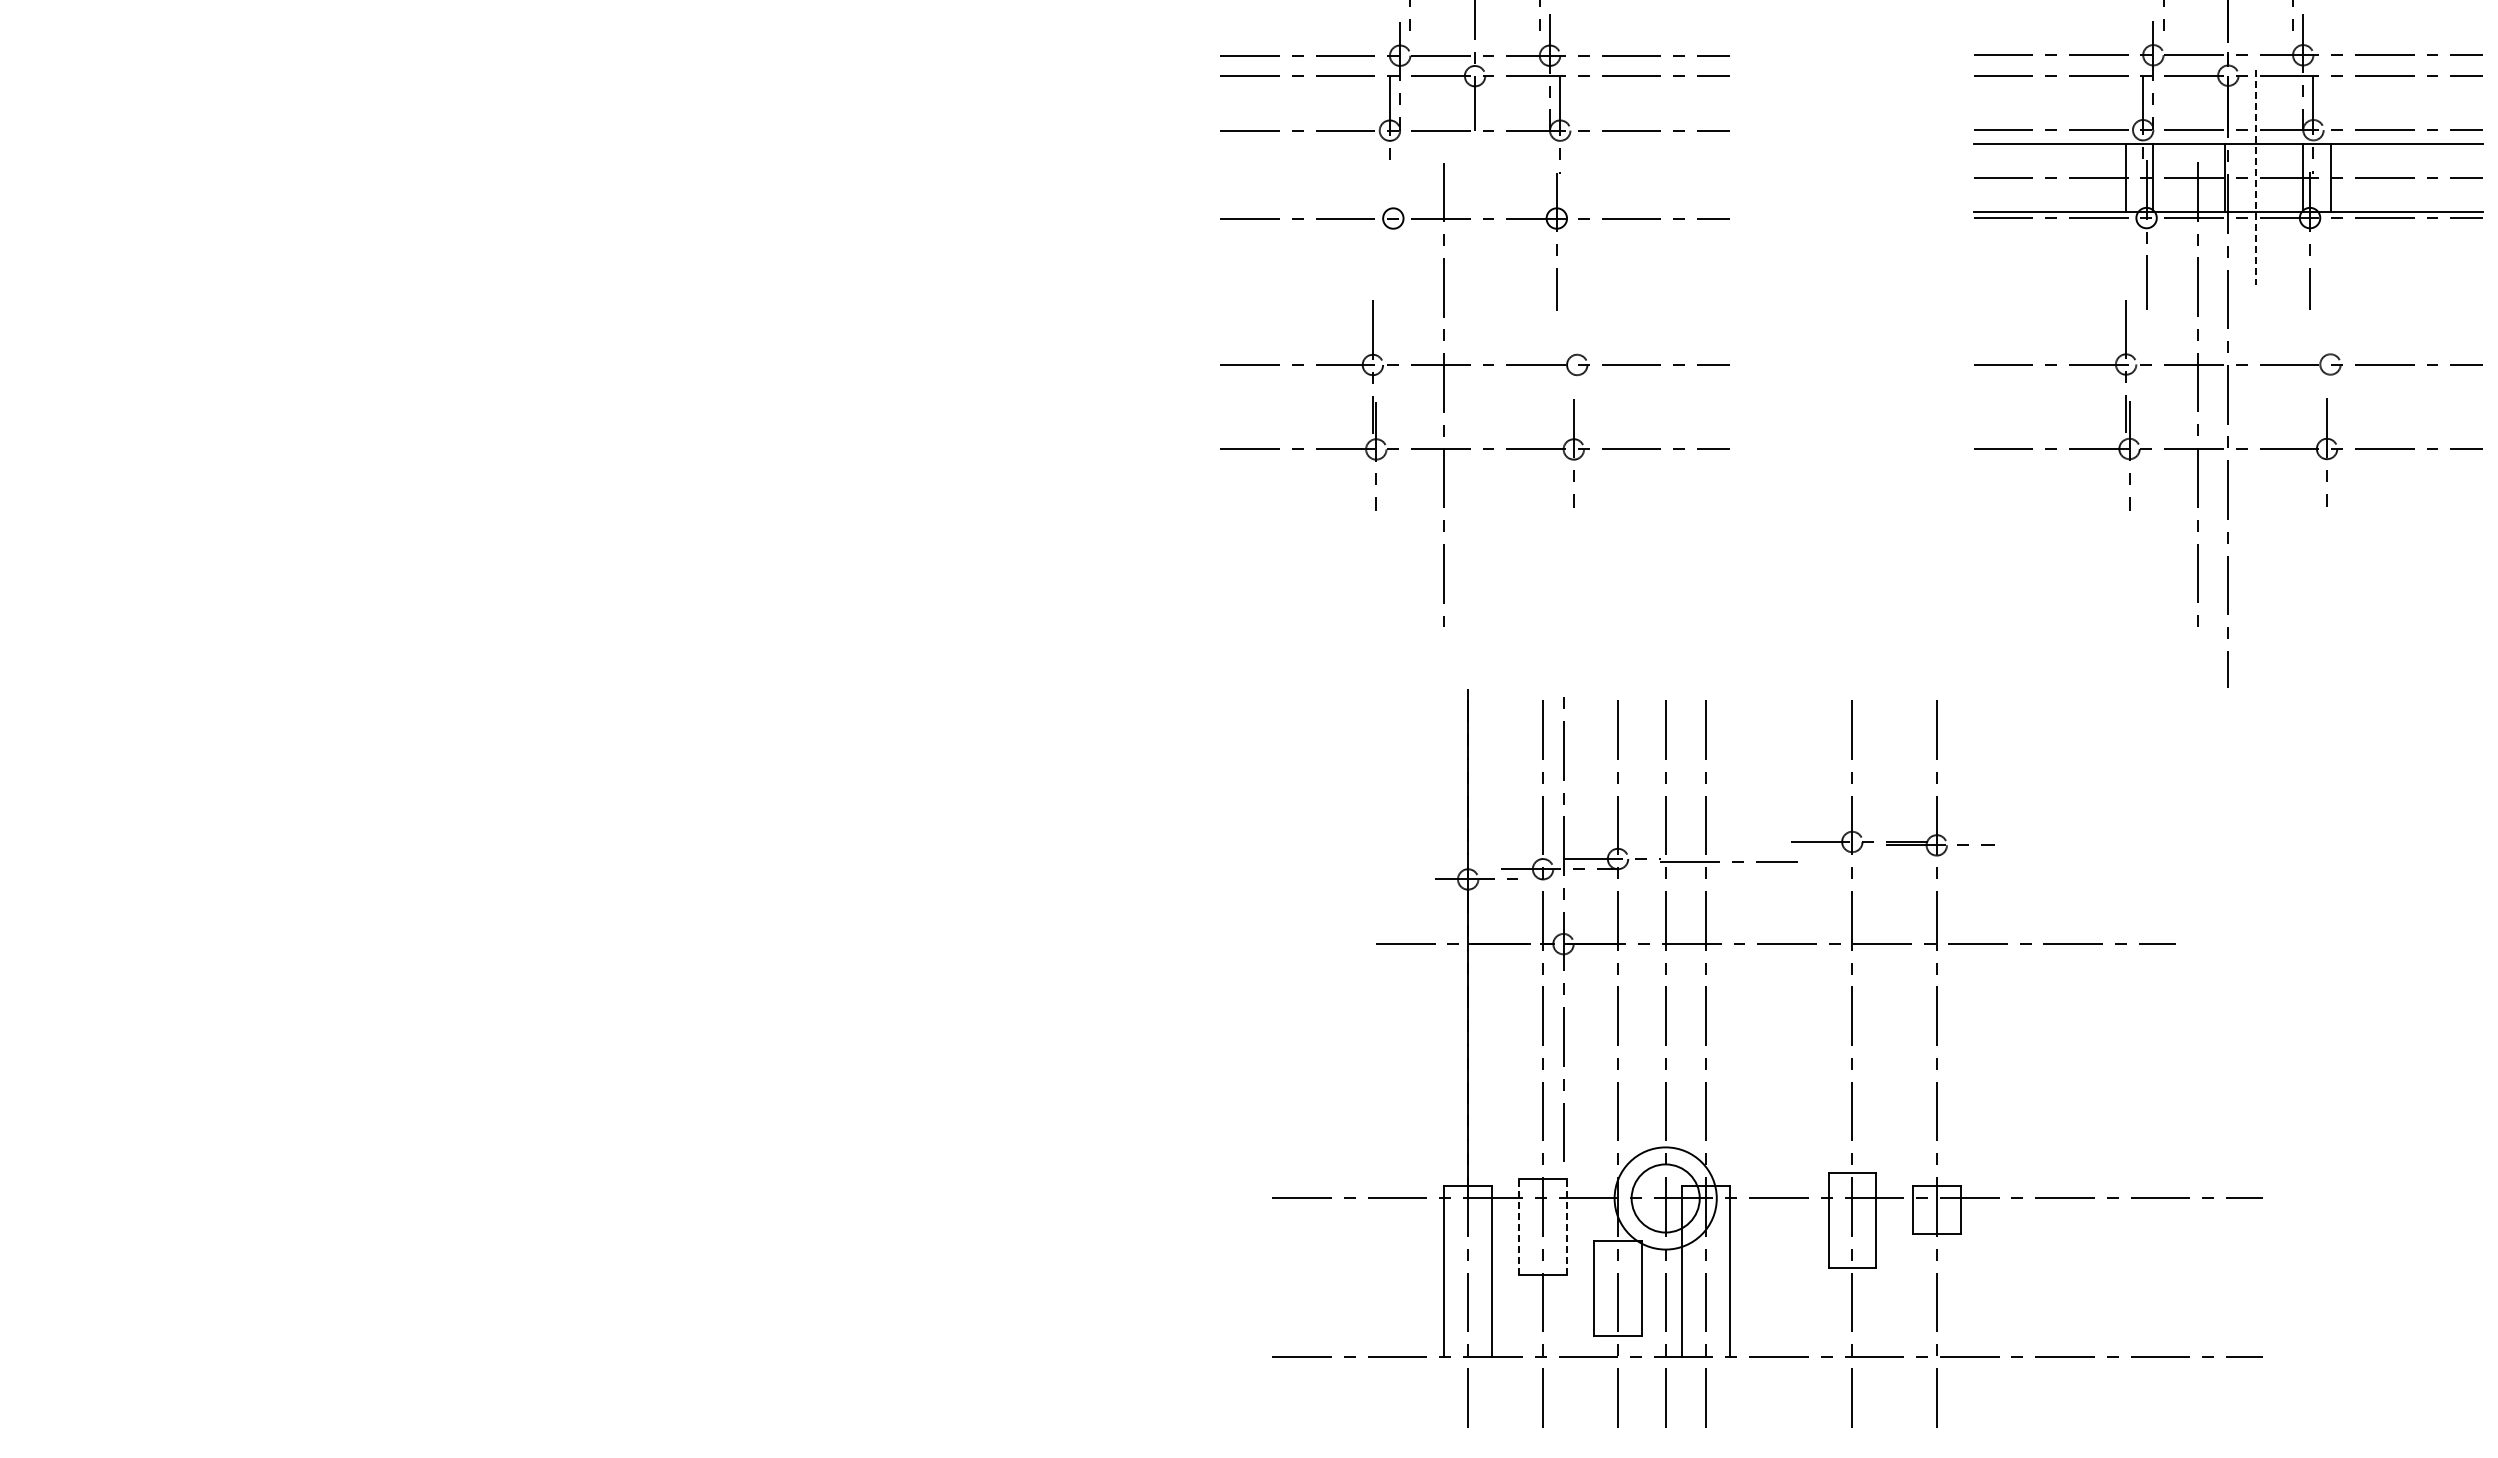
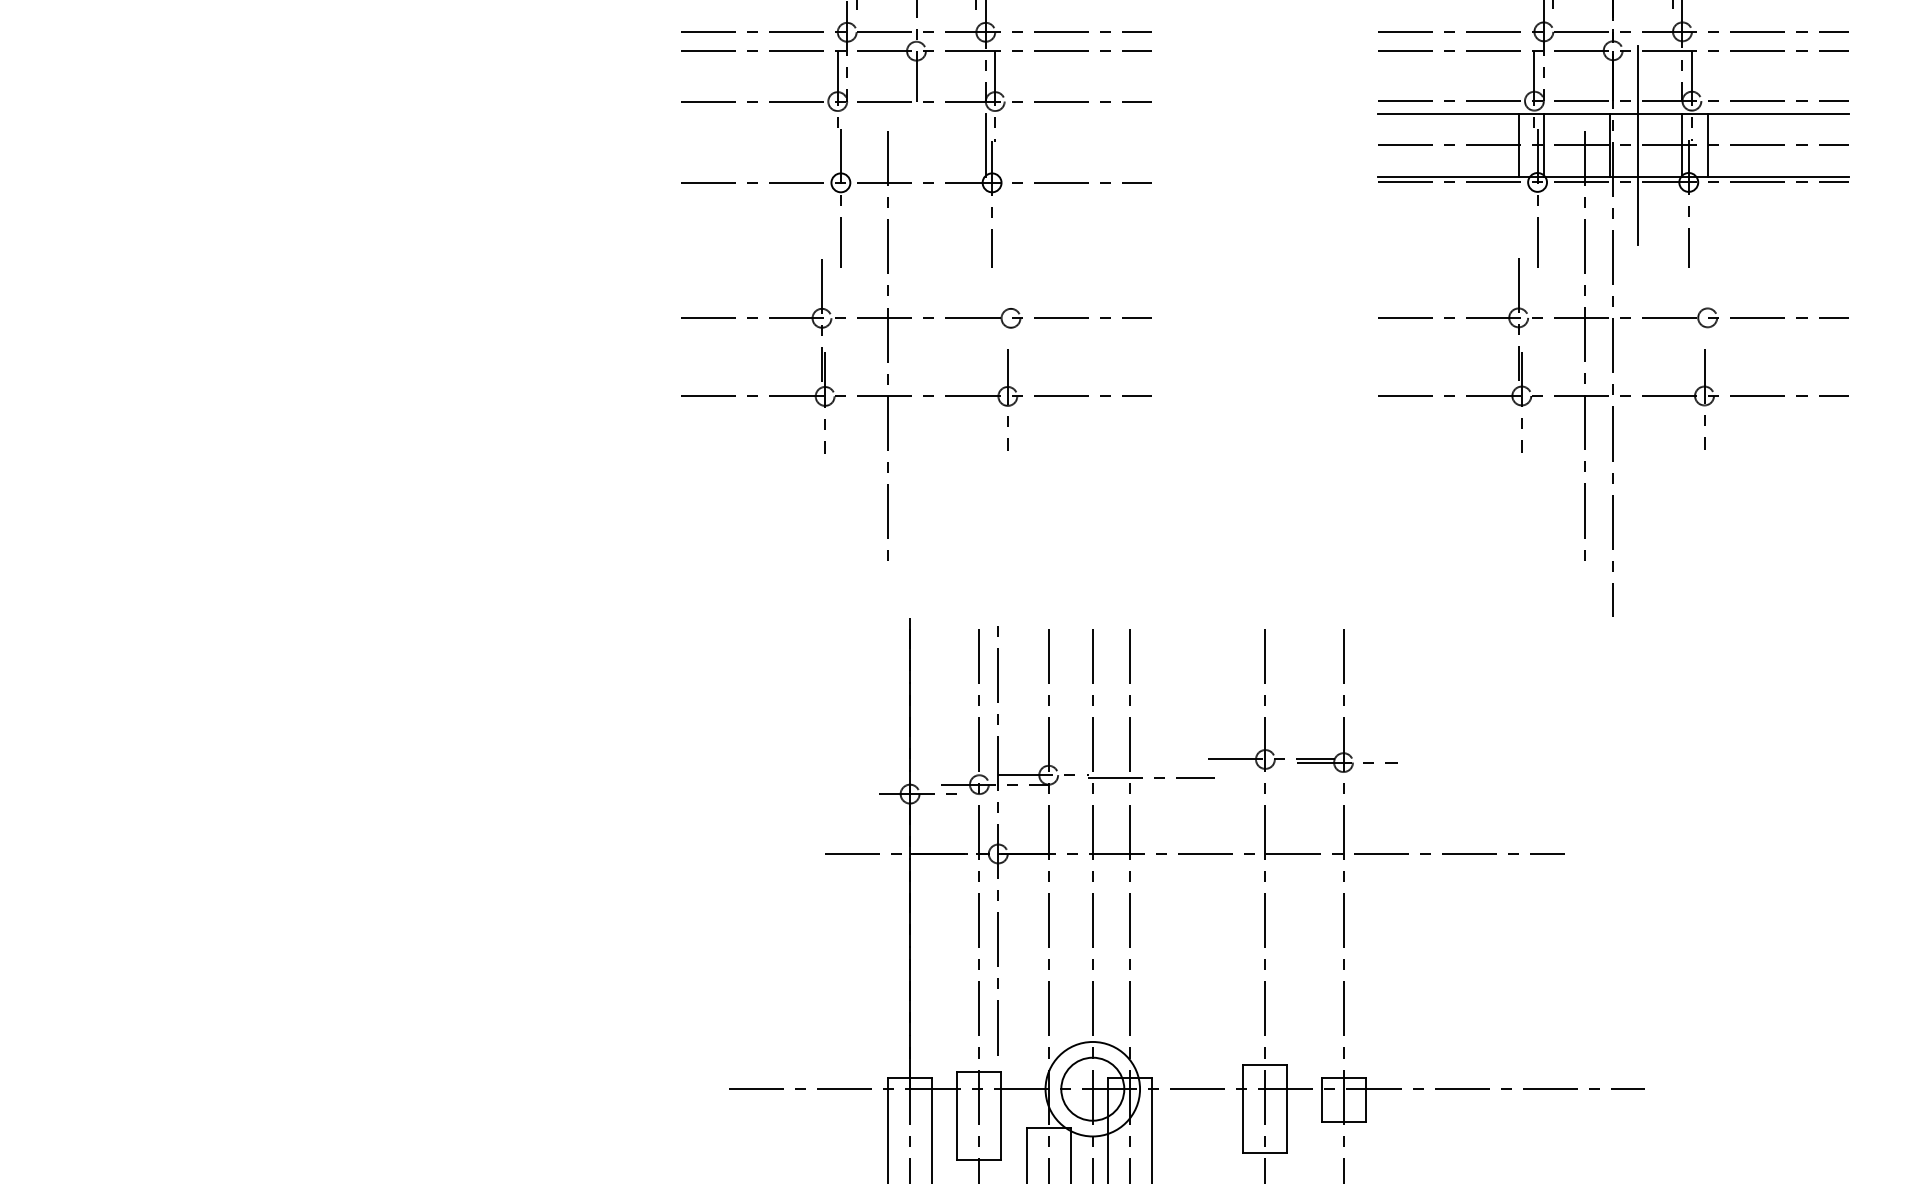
line: (1550, 178) -> (986, 145), added
line: (2255, 178) -> (1638, 145), dashed -> solid
line: (1393, 235) -> (841, 198), added
line: (1519, 1227) -> (957, 1116), dashed -> solid
line: (1566, 1227) -> (1001, 1116), dashed -> solid

